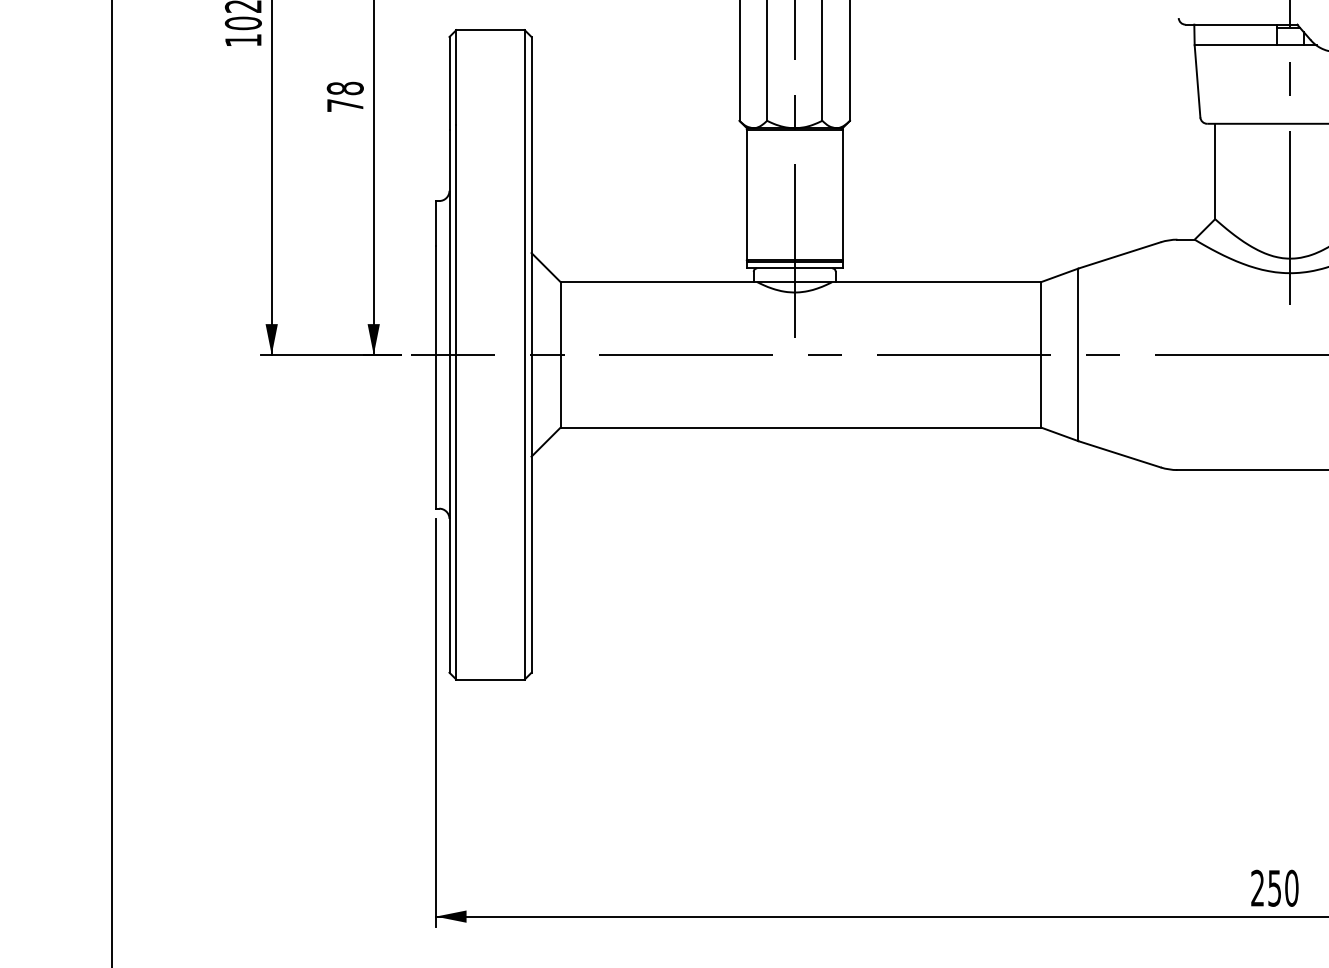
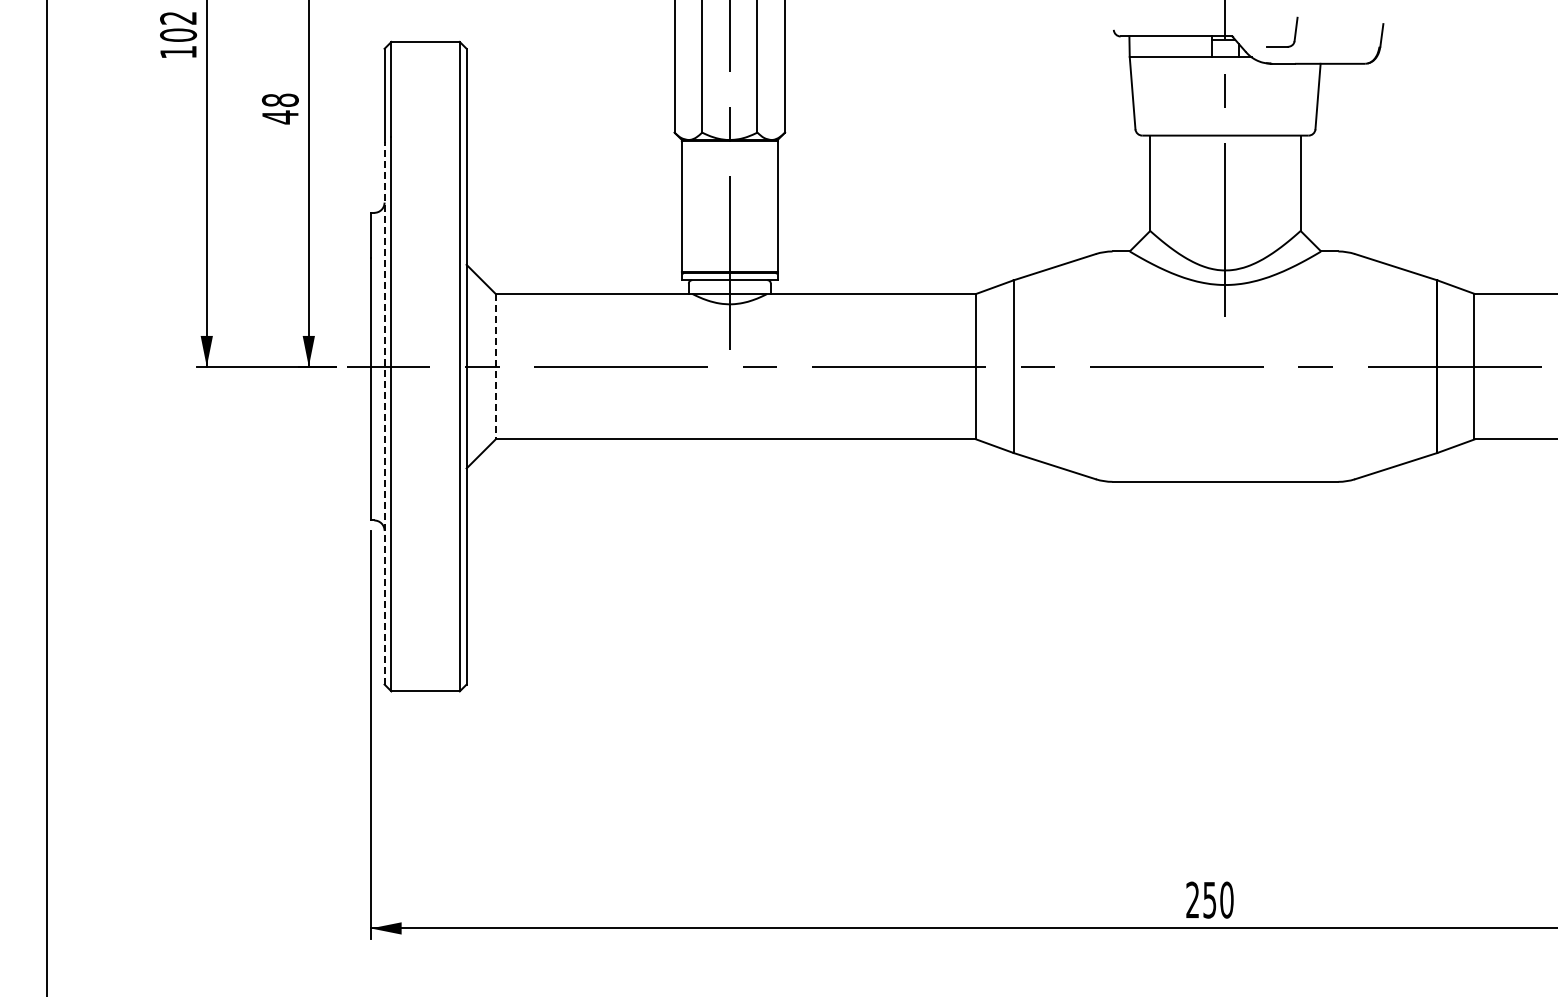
text: (345, 105) -> (280, 117), 78 -> 48
line: (560, 354) -> (495, 366), solid -> dashed
line: (449, 400) -> (384, 412), solid -> dashed

